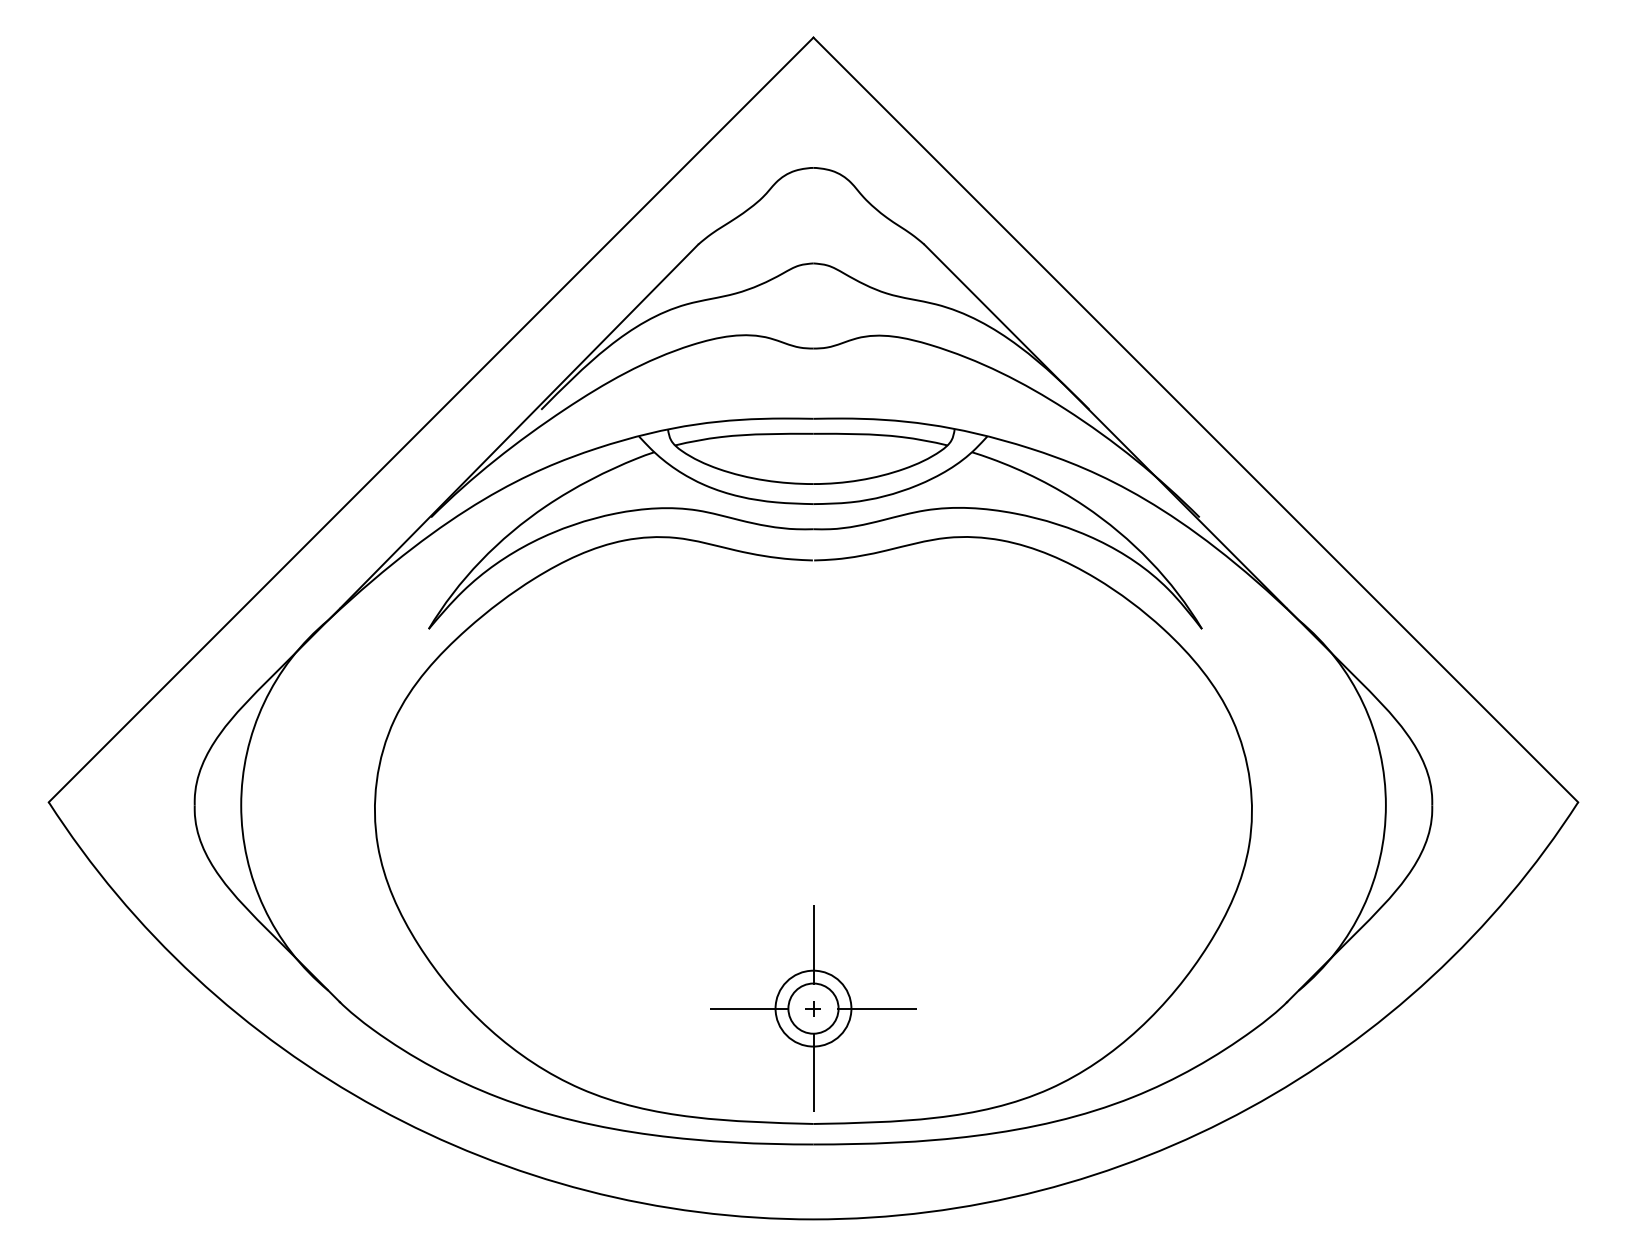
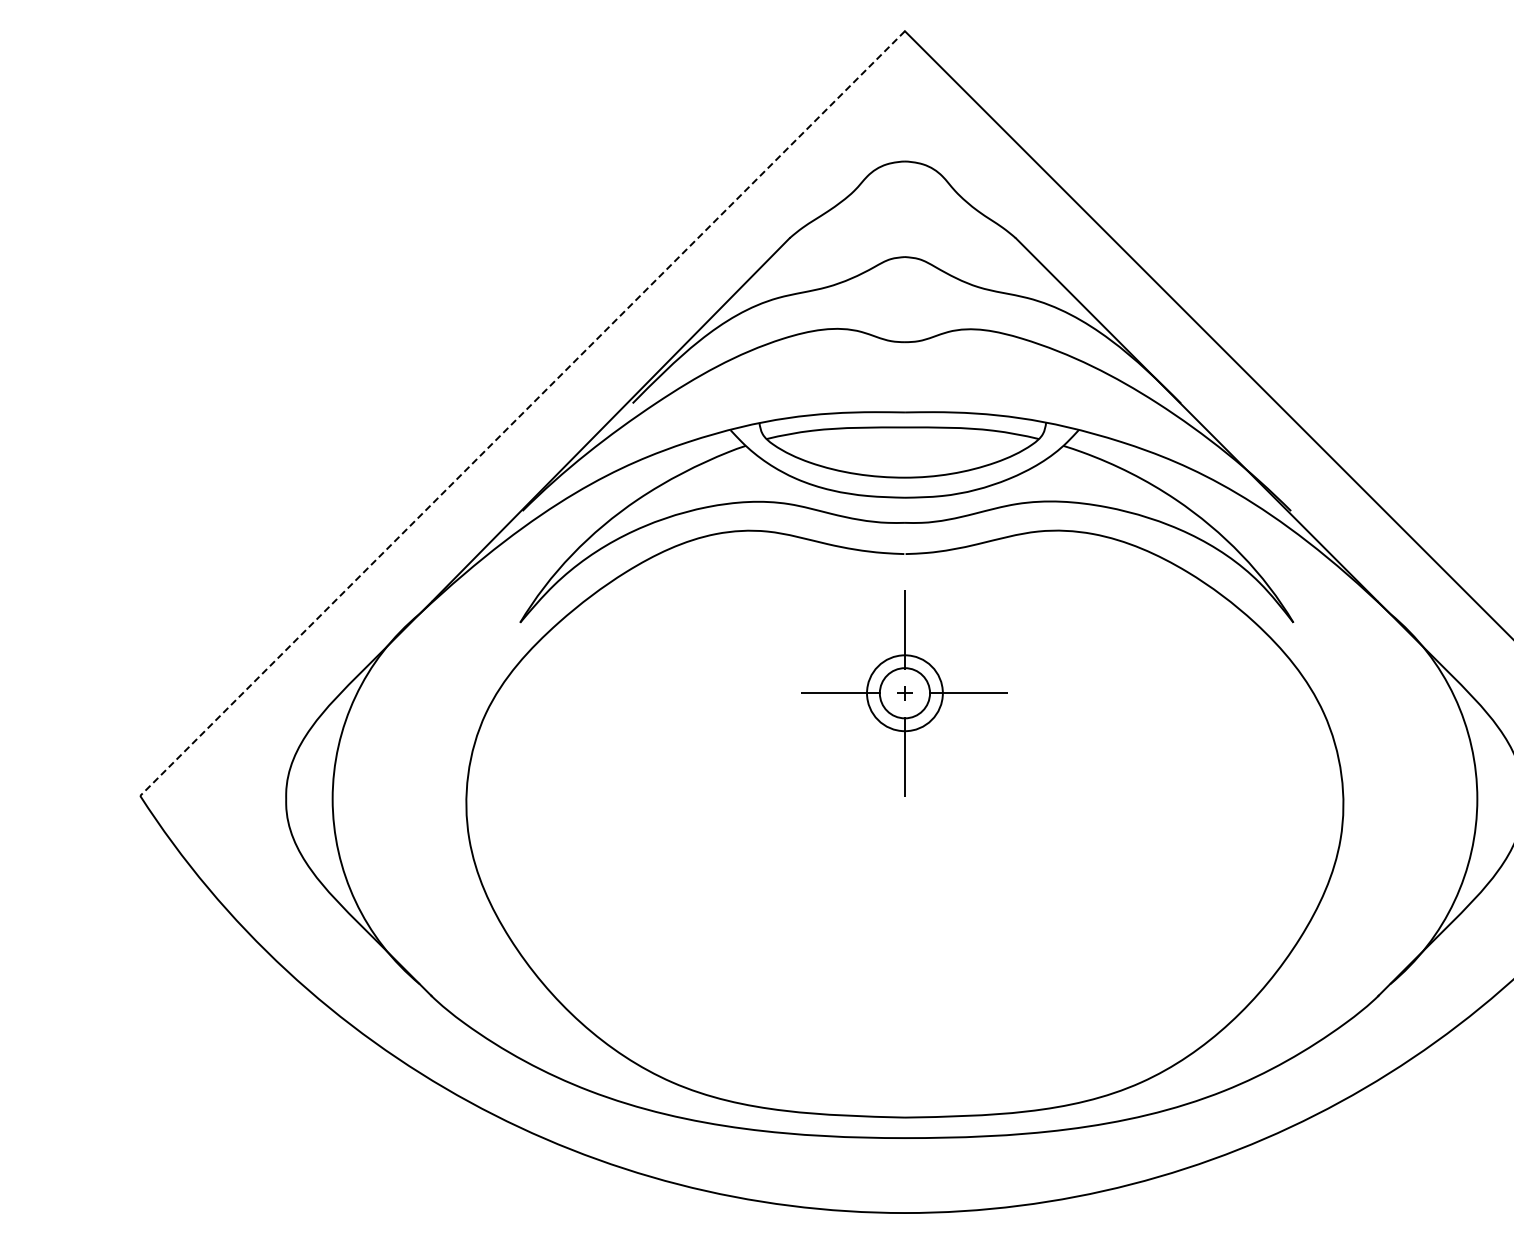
line: (431, 419) -> (522, 413), solid -> dashed
part: (813, 1008) -> (904, 693), moved

